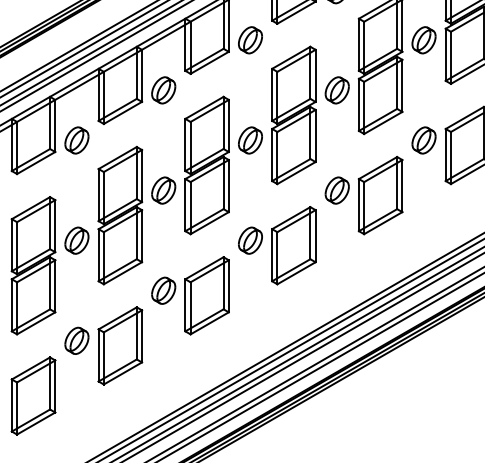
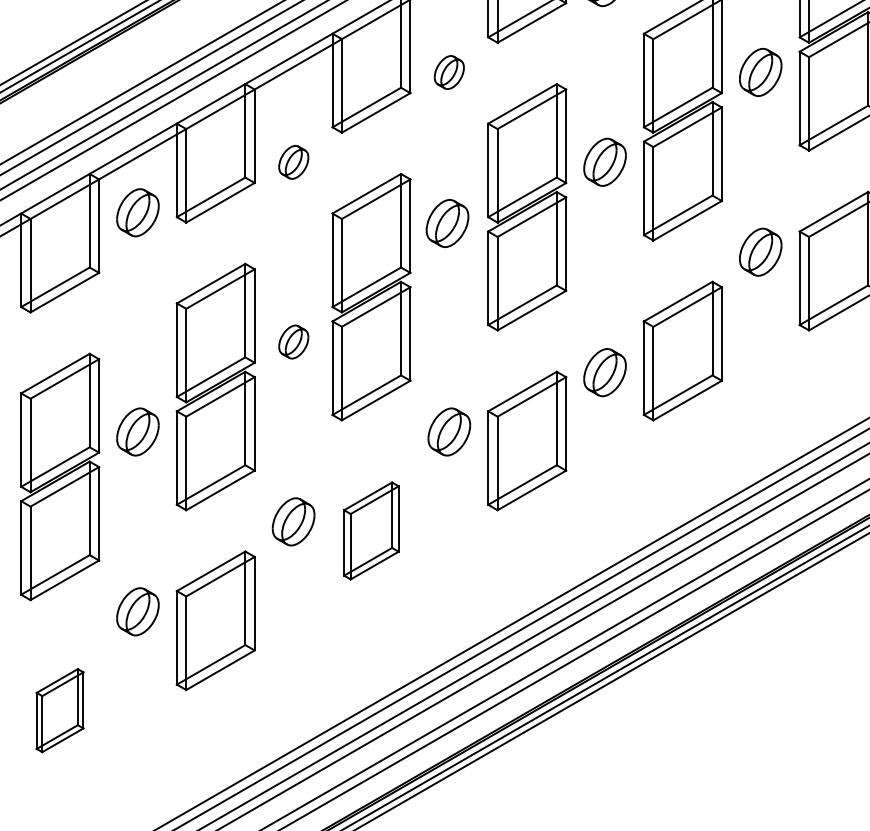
part: (250, 40) -> (449, 72), size x0.7
part: (163, 90) -> (293, 162), size x0.7
part: (76, 140) -> (137, 212), moved
part: (250, 140) -> (447, 223), moved
part: (163, 190) -> (293, 341), size x0.7
part: (336, 190) -> (603, 372), moved
part: (206, 295) -> (370, 530), size x0.7
part: (33, 395) -> (60, 709), size x0.6

